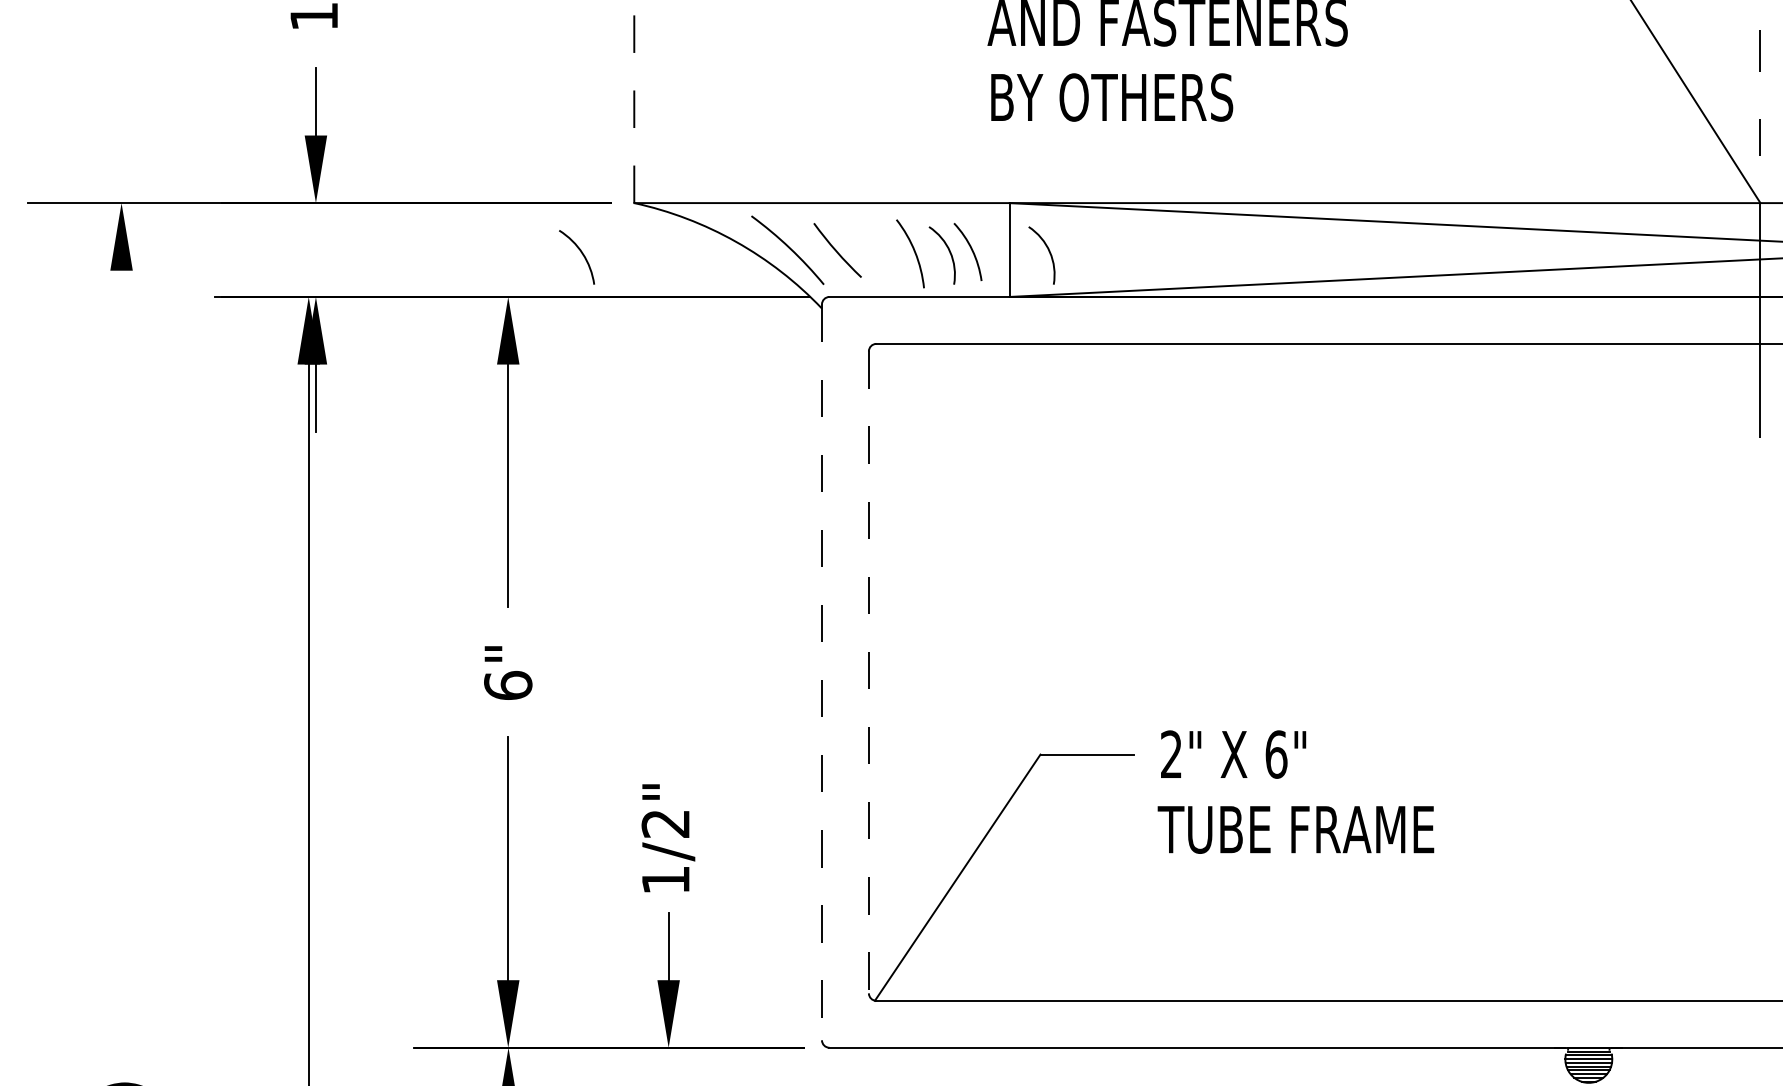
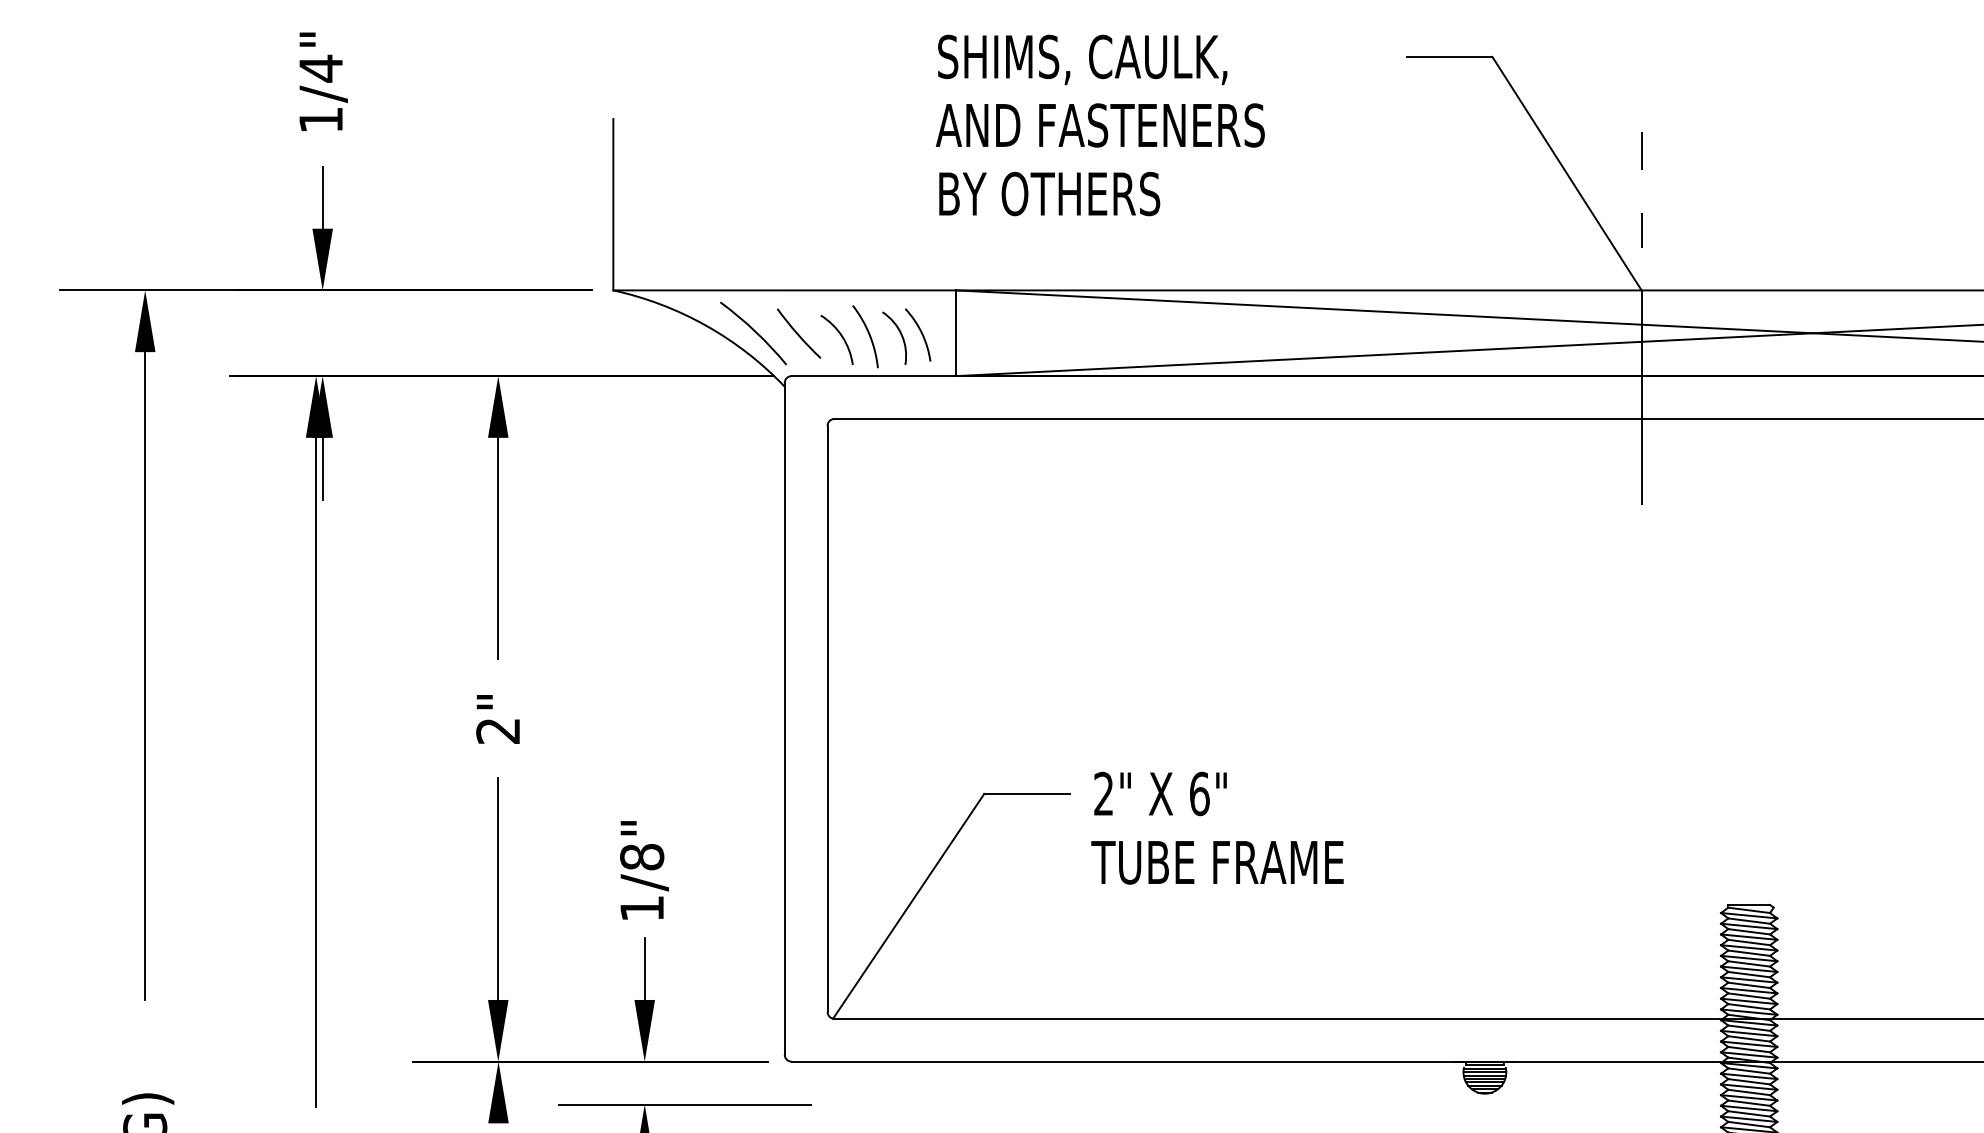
line: (634, 109) -> (613, 204), dashed -> solid
arc: (1048, 252) -> (991, 335), removed
arc: (581, 254) -> (841, 337), moved
line: (121, 625) -> (145, 676), added
line: (821, 671) -> (784, 718), dashed -> solid
line: (868, 673) -> (827, 719), dashed -> solid
text: (508, 685) -> (498, 730), 6" -> 2"
text: (666, 824) -> (642, 857), 1/2" -> 1/8"

